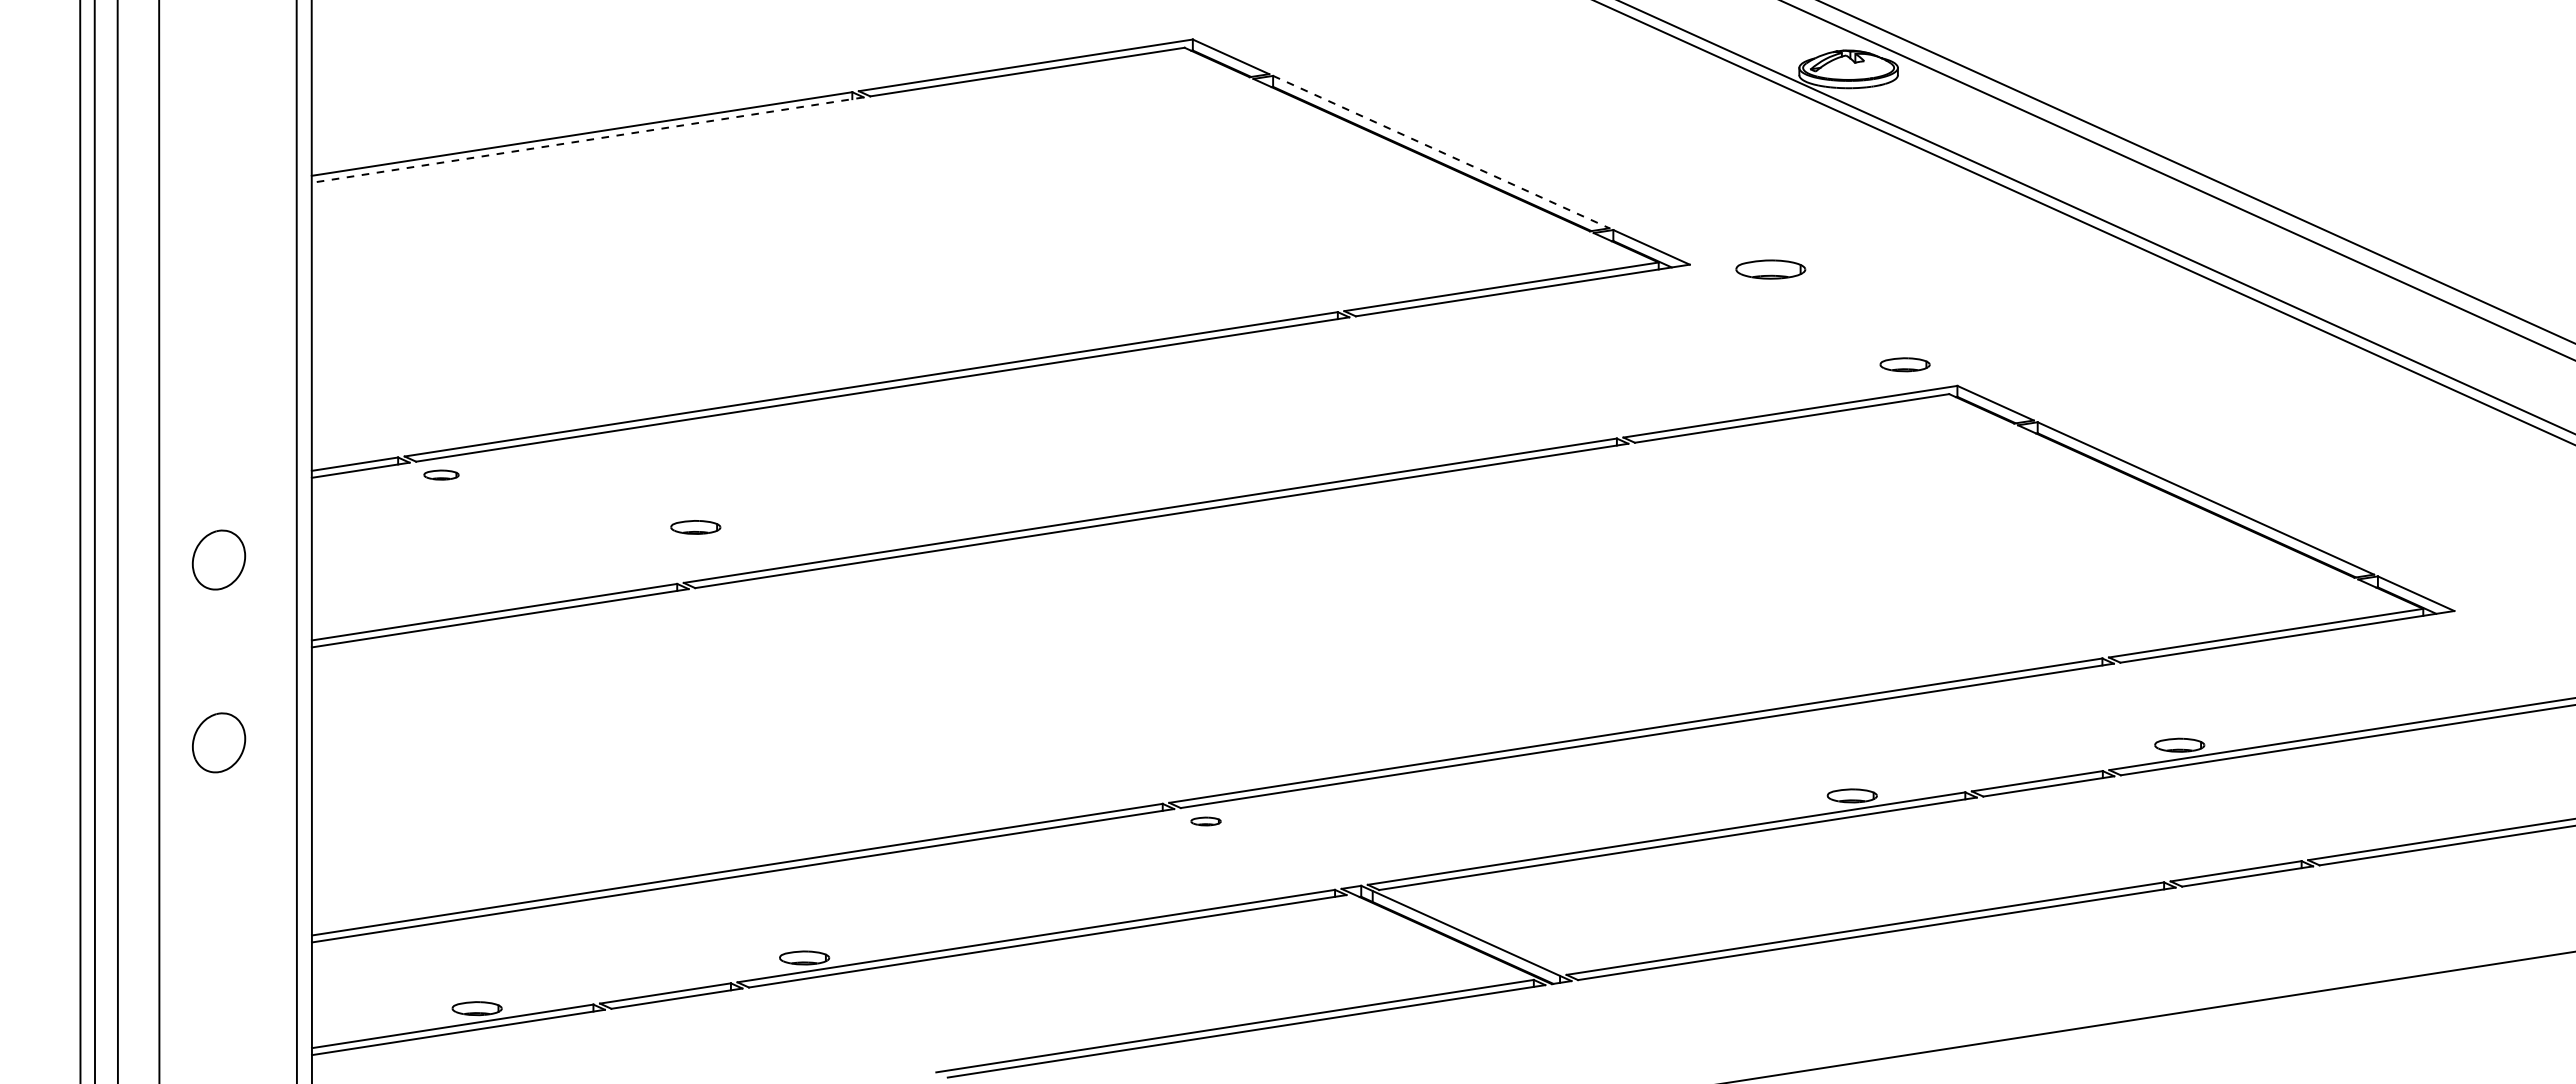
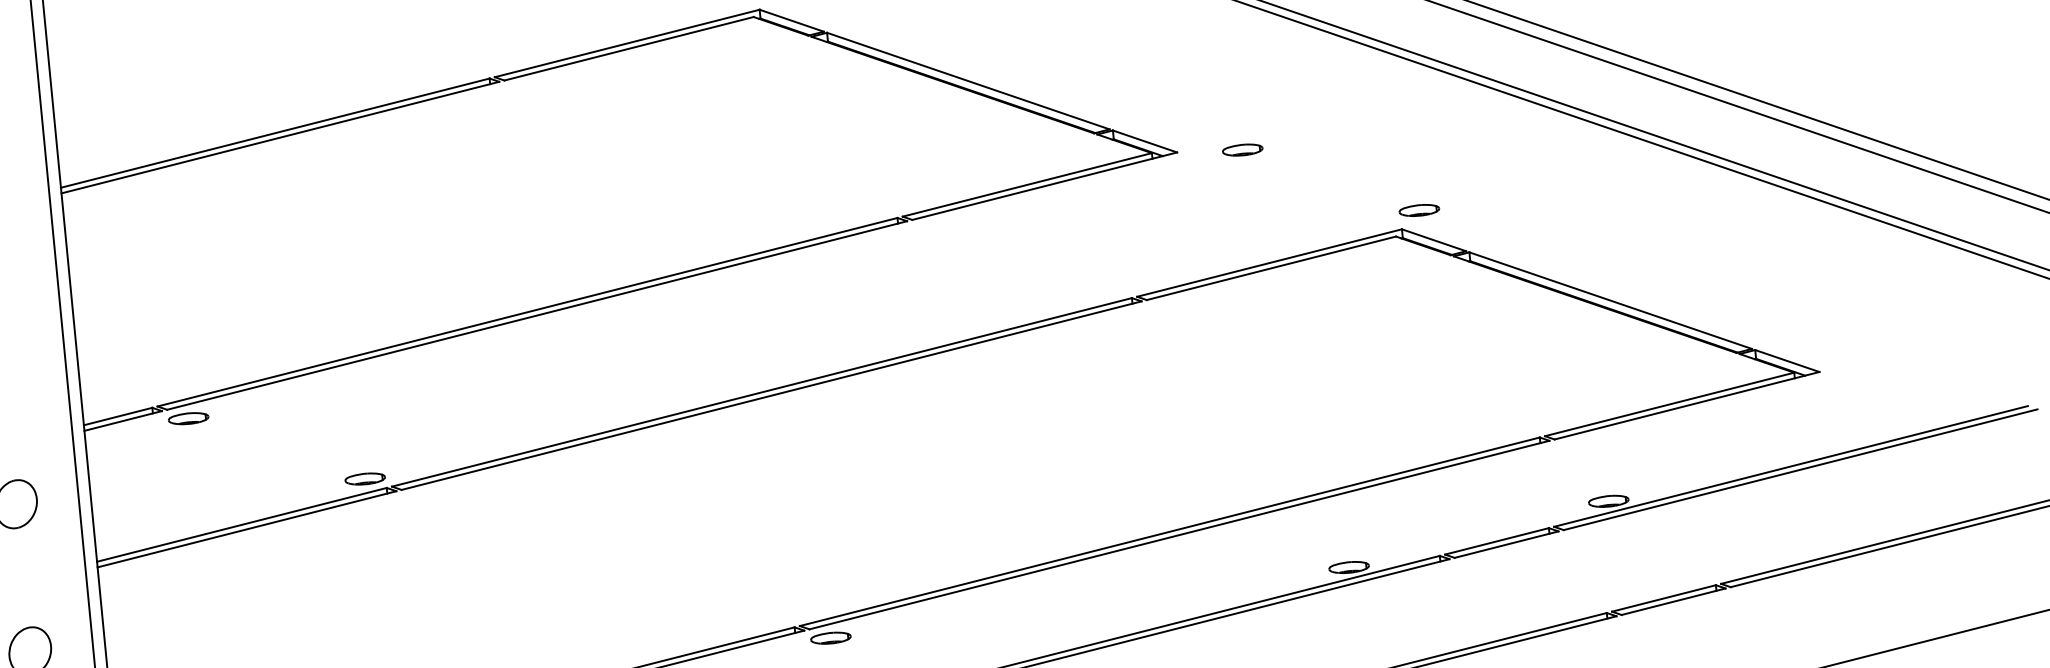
line: (587, 140) -> (280, 137), dashed -> solid
line: (1441, 152) -> (968, 81), dashed -> solid
part: (1770, 269) -> (1242, 150), size x0.71
part: (1904, 364) -> (1418, 210), moved
part: (441, 474) -> (188, 418), size x1.43
part: (695, 527) -> (365, 479), moved
part: (1205, 821) -> (830, 638), size x1.67

